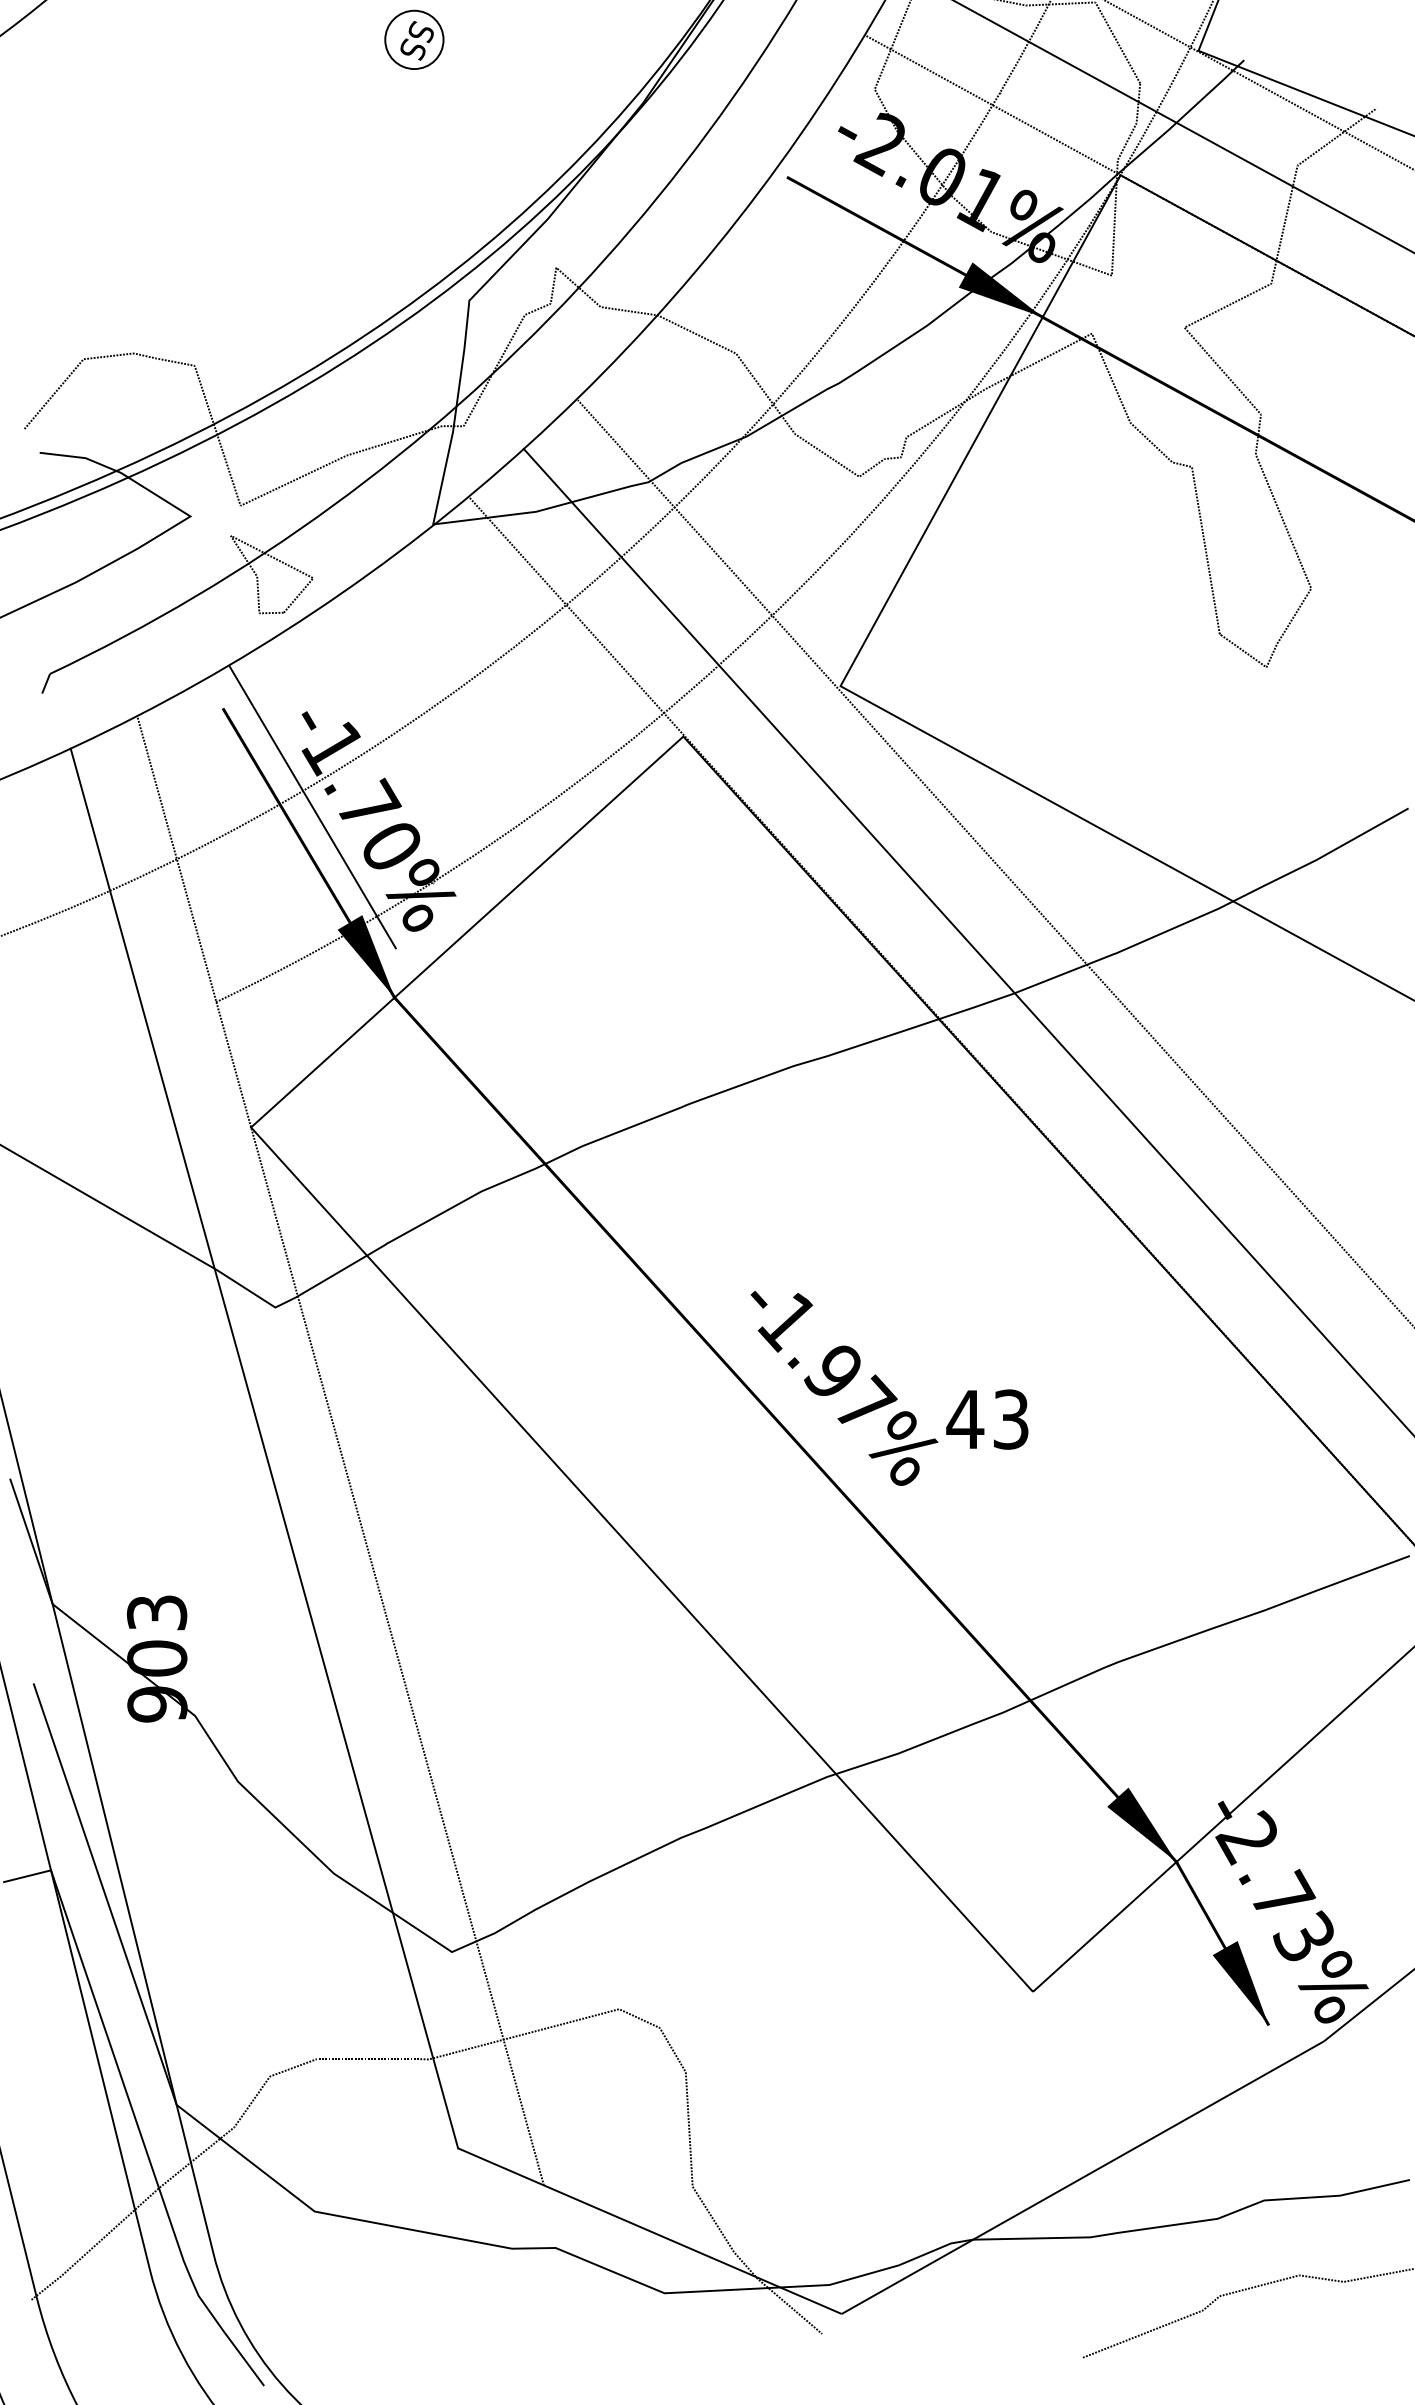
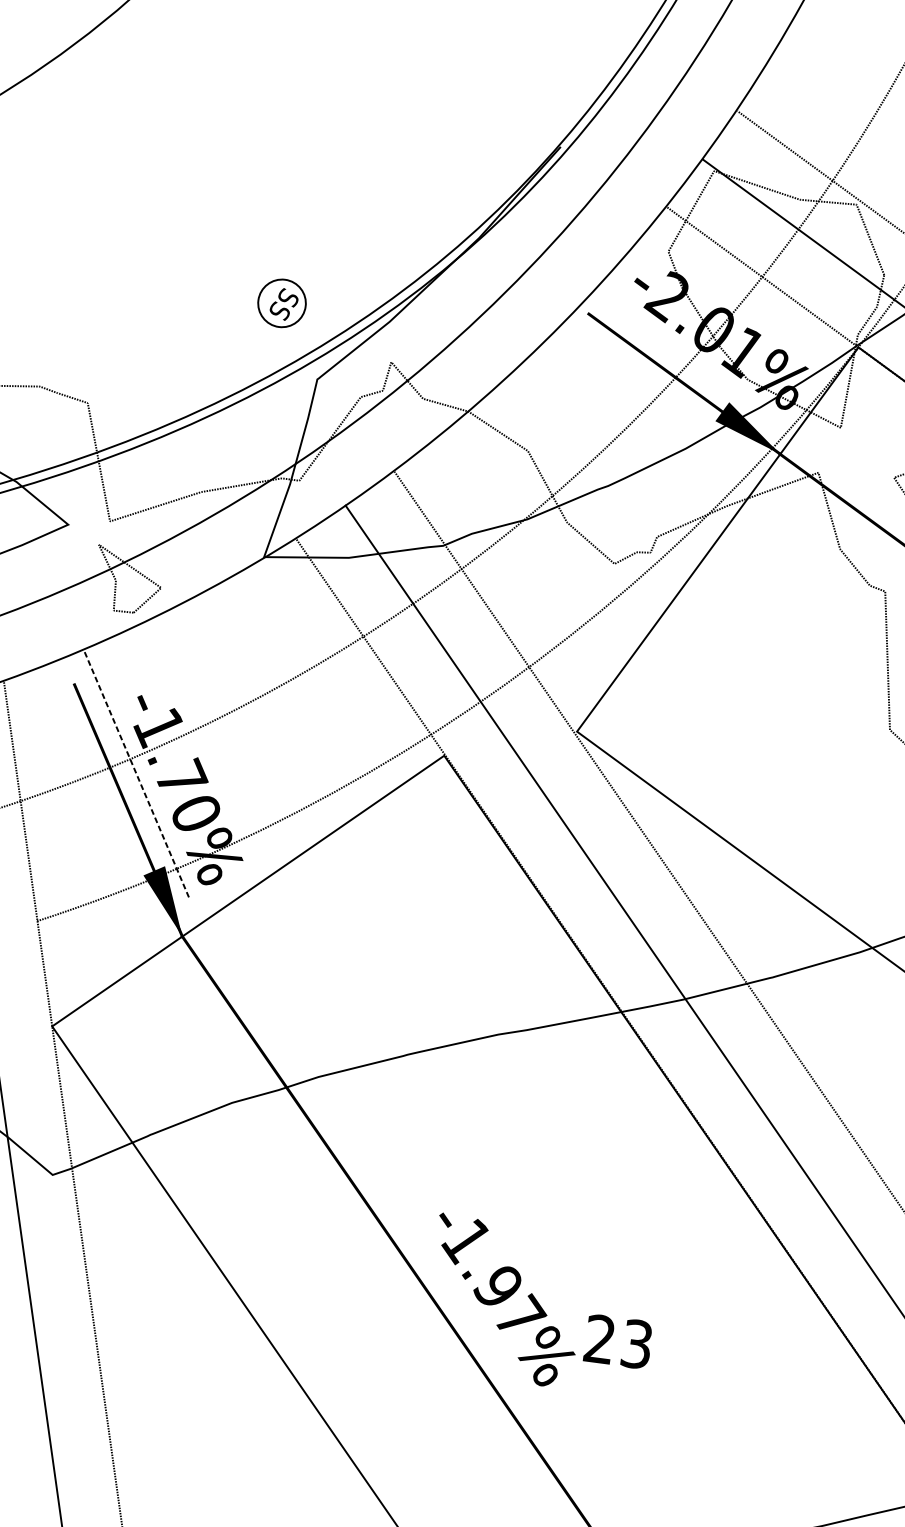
part: (414, 39) -> (282, 303), moved
line: (312, 807) -> (136, 773), solid -> dashed
text: (965, 1418) -> (600, 1338), 43 -> 23

